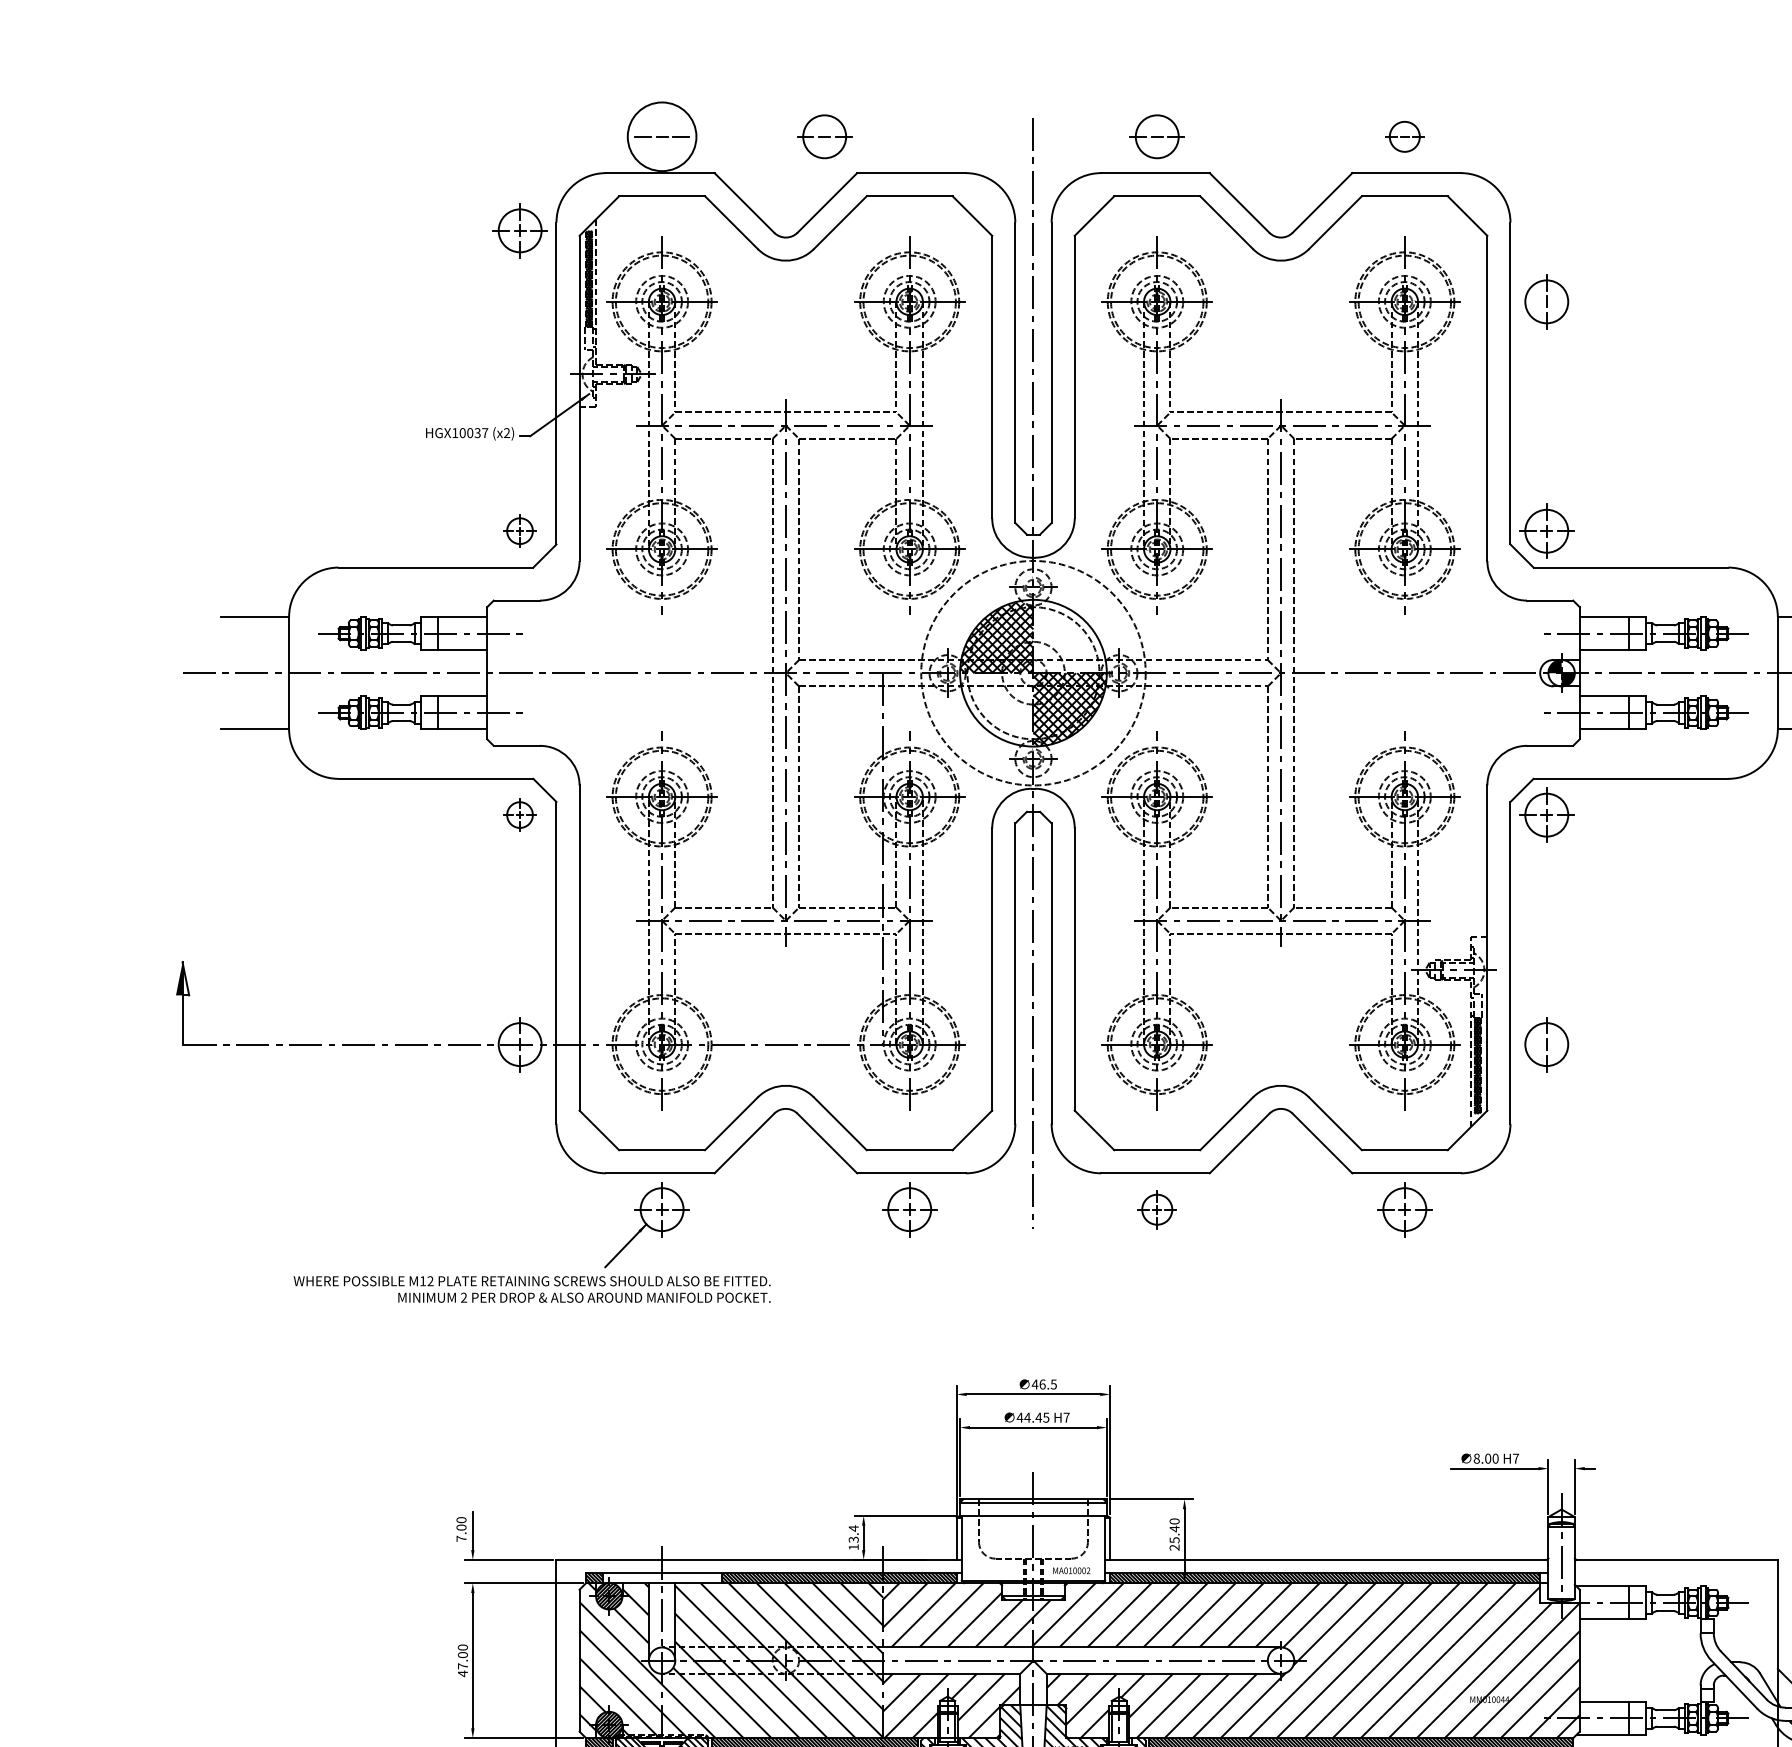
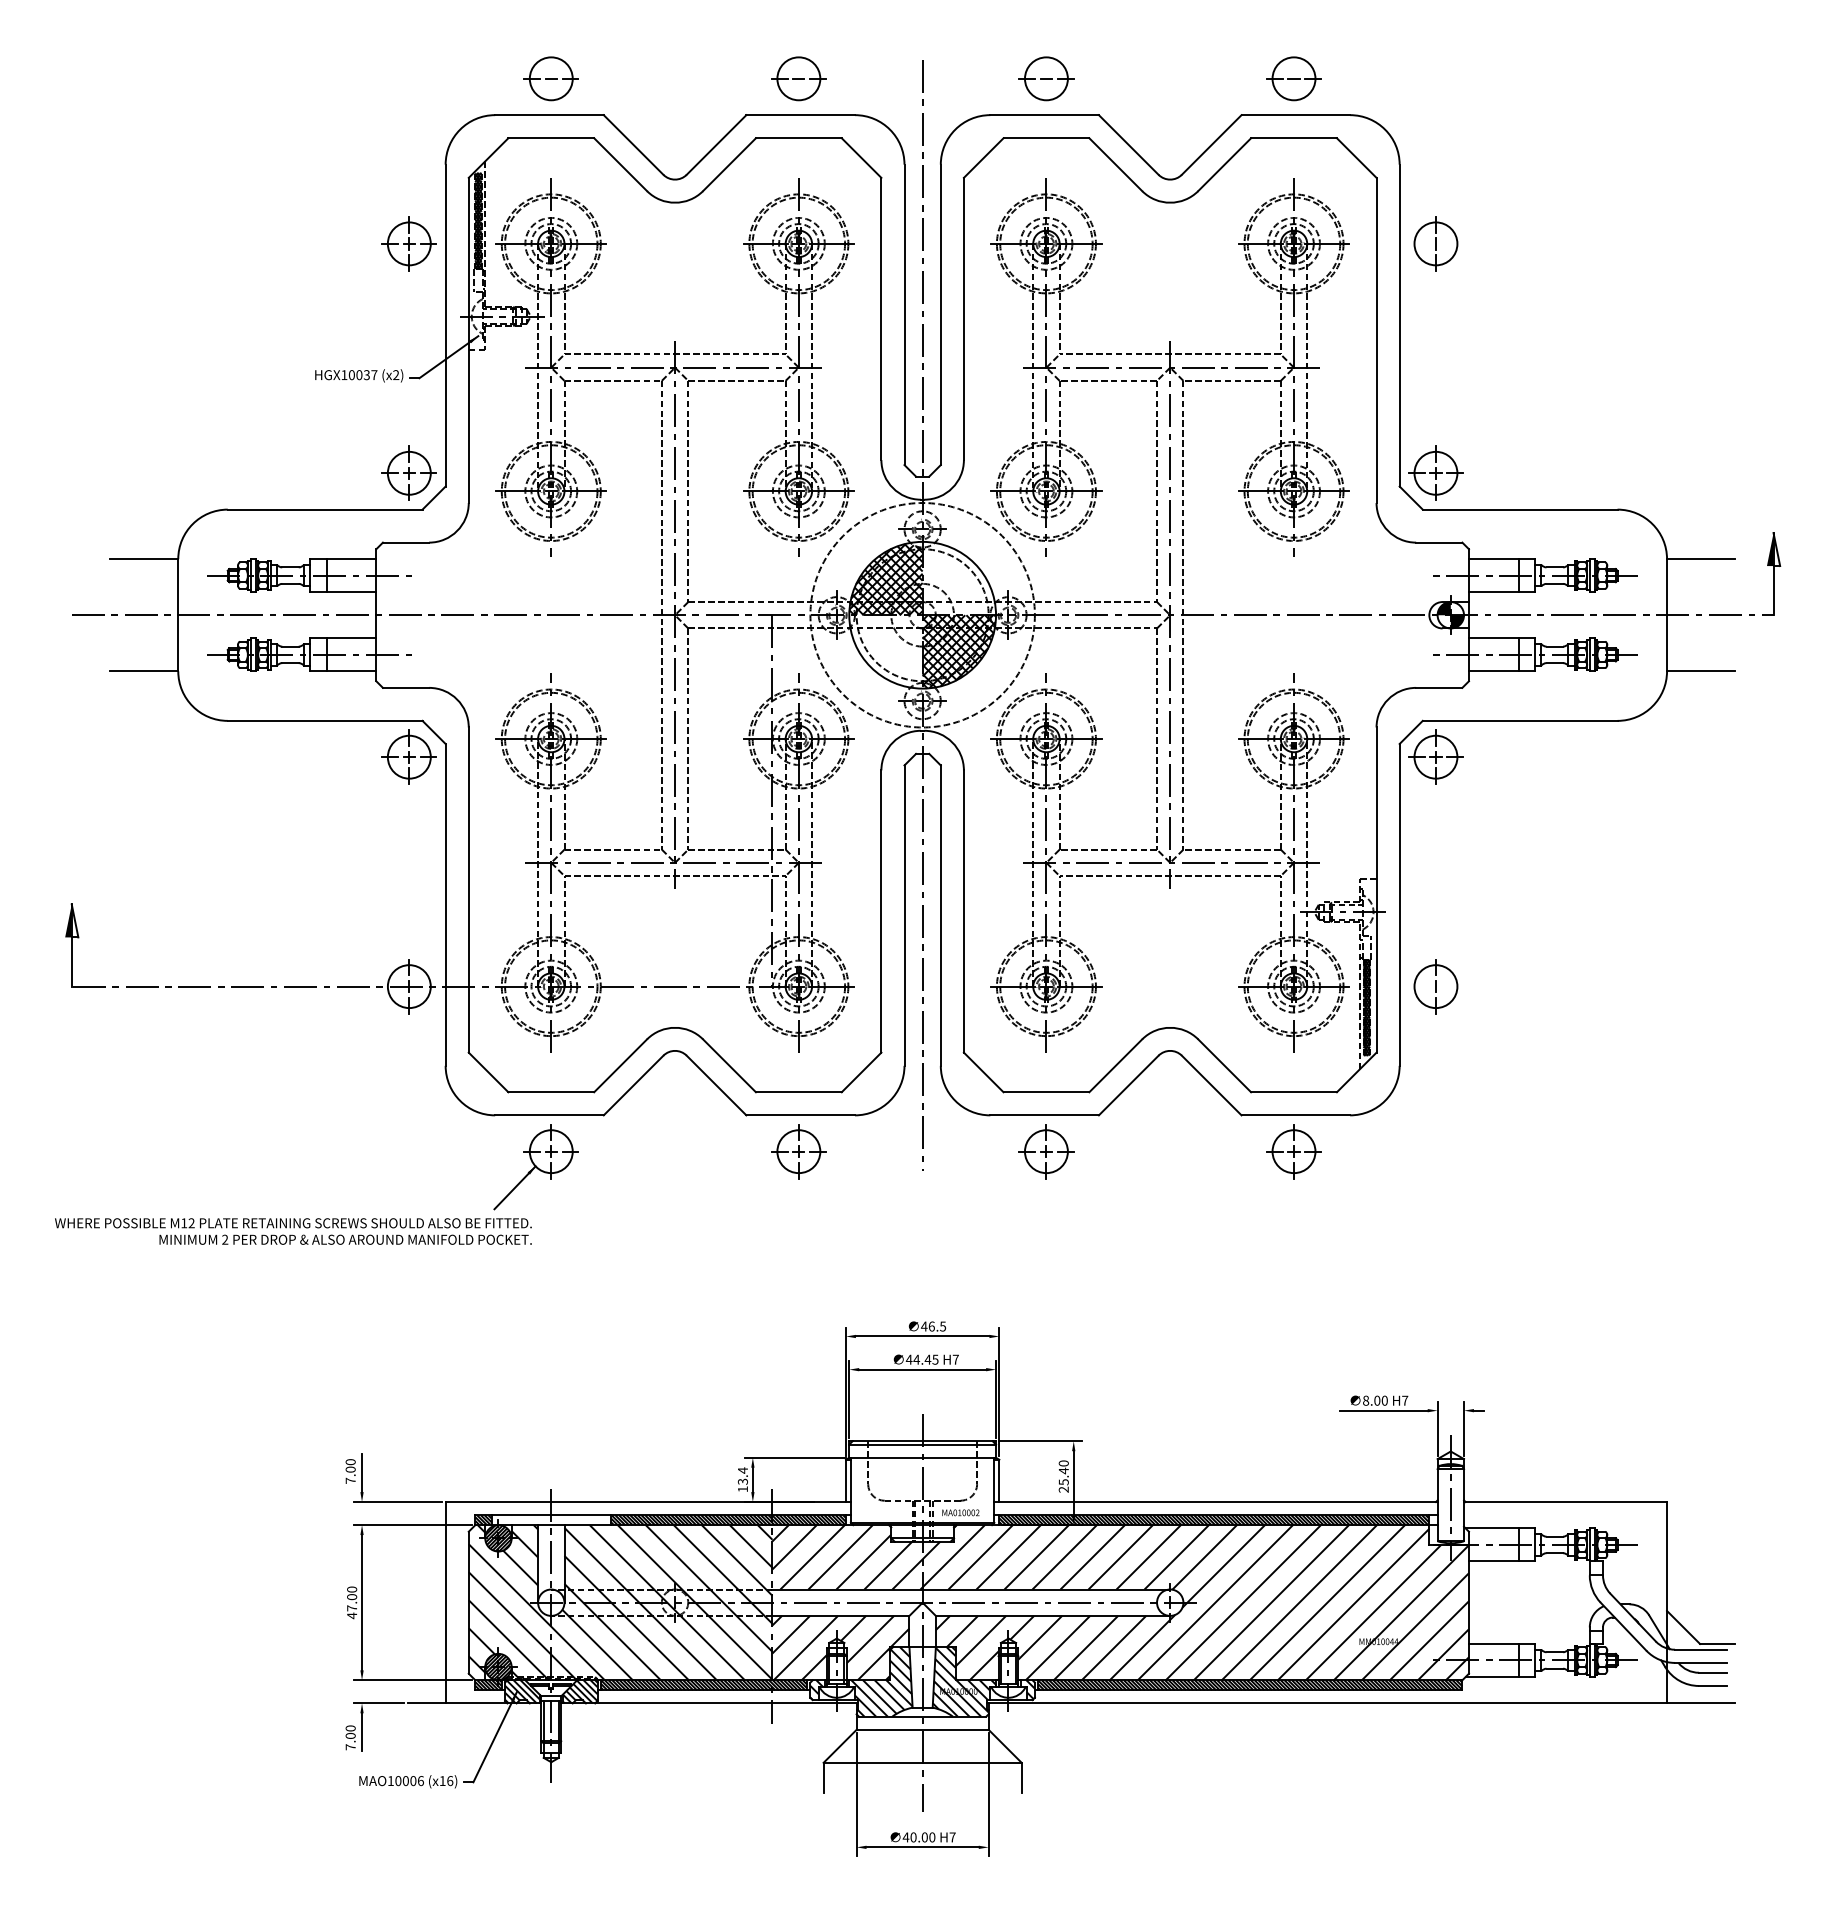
circle: (661, 136) -> (550, 78), size x0.62
part: (824, 136) -> (798, 78), moved
part: (1404, 136) -> (1293, 78), size x1.43
part: (519, 230) -> (408, 243), moved
part: (519, 530) -> (408, 472), size x1.67
part: (519, 814) -> (408, 756), size x1.67
part: (1157, 1209) -> (1046, 1151), size x1.43
text: (532, 1289) -> (293, 1231), moved

